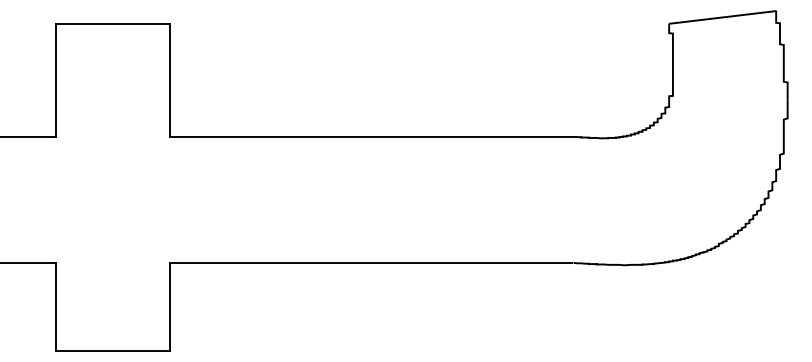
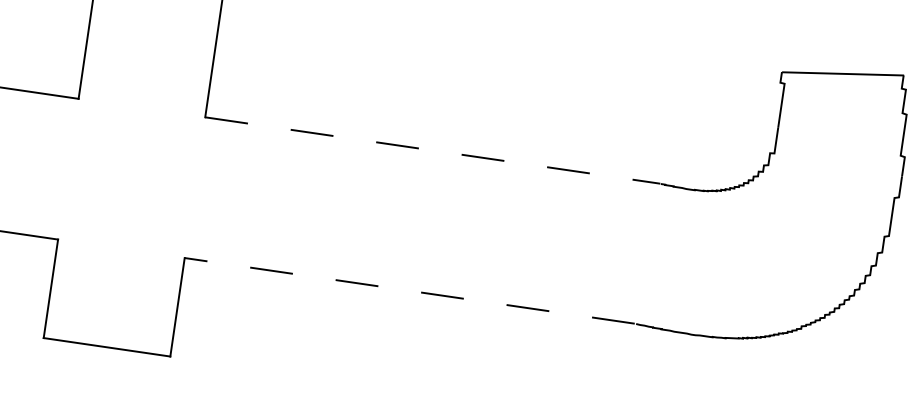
line: (373, 136) -> (433, 150), solid -> dashed
line: (370, 262) -> (409, 290), solid -> dashed

